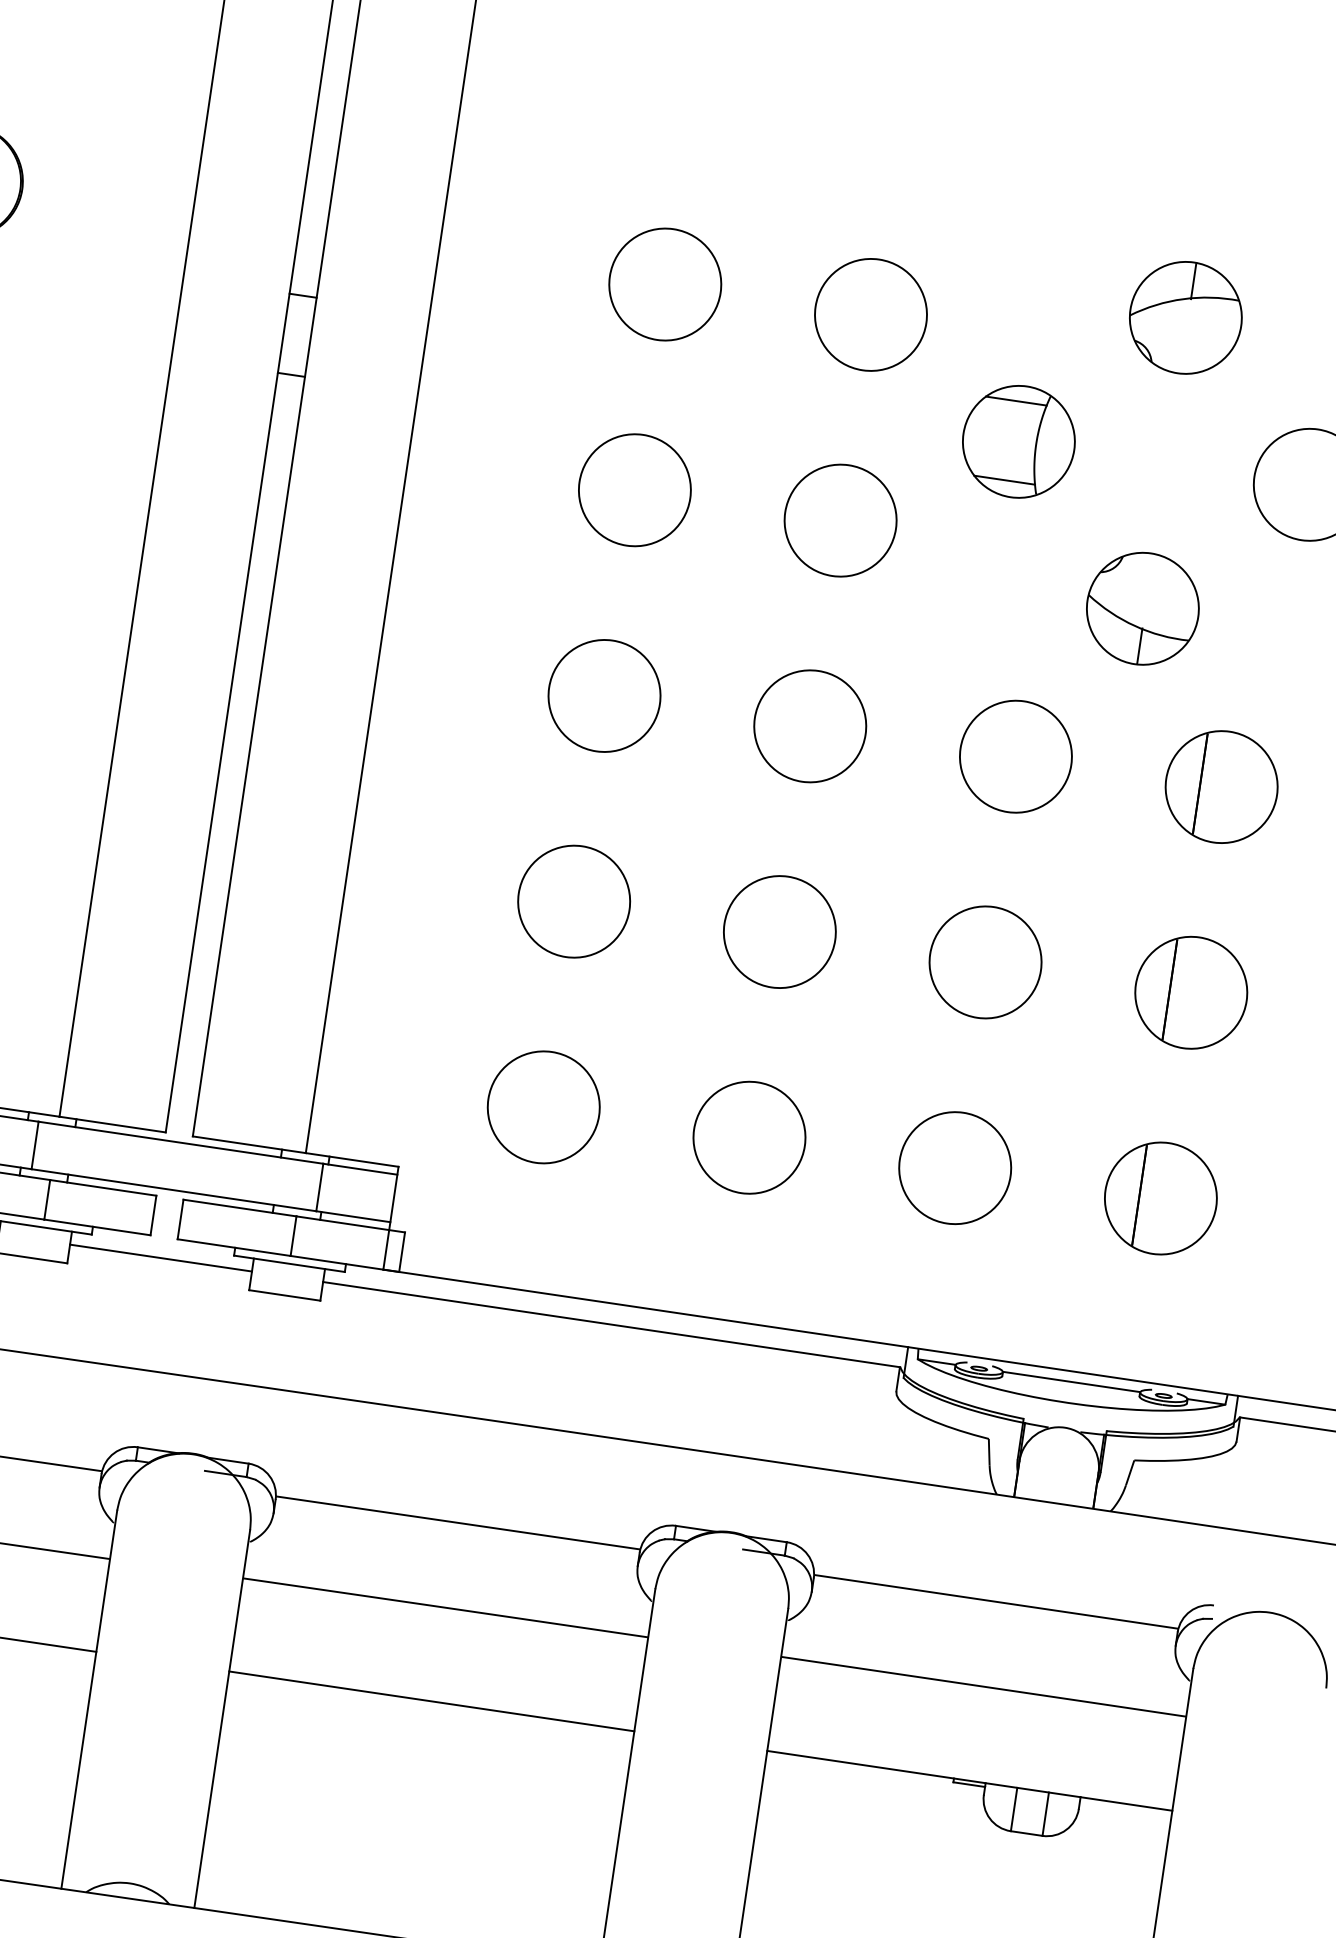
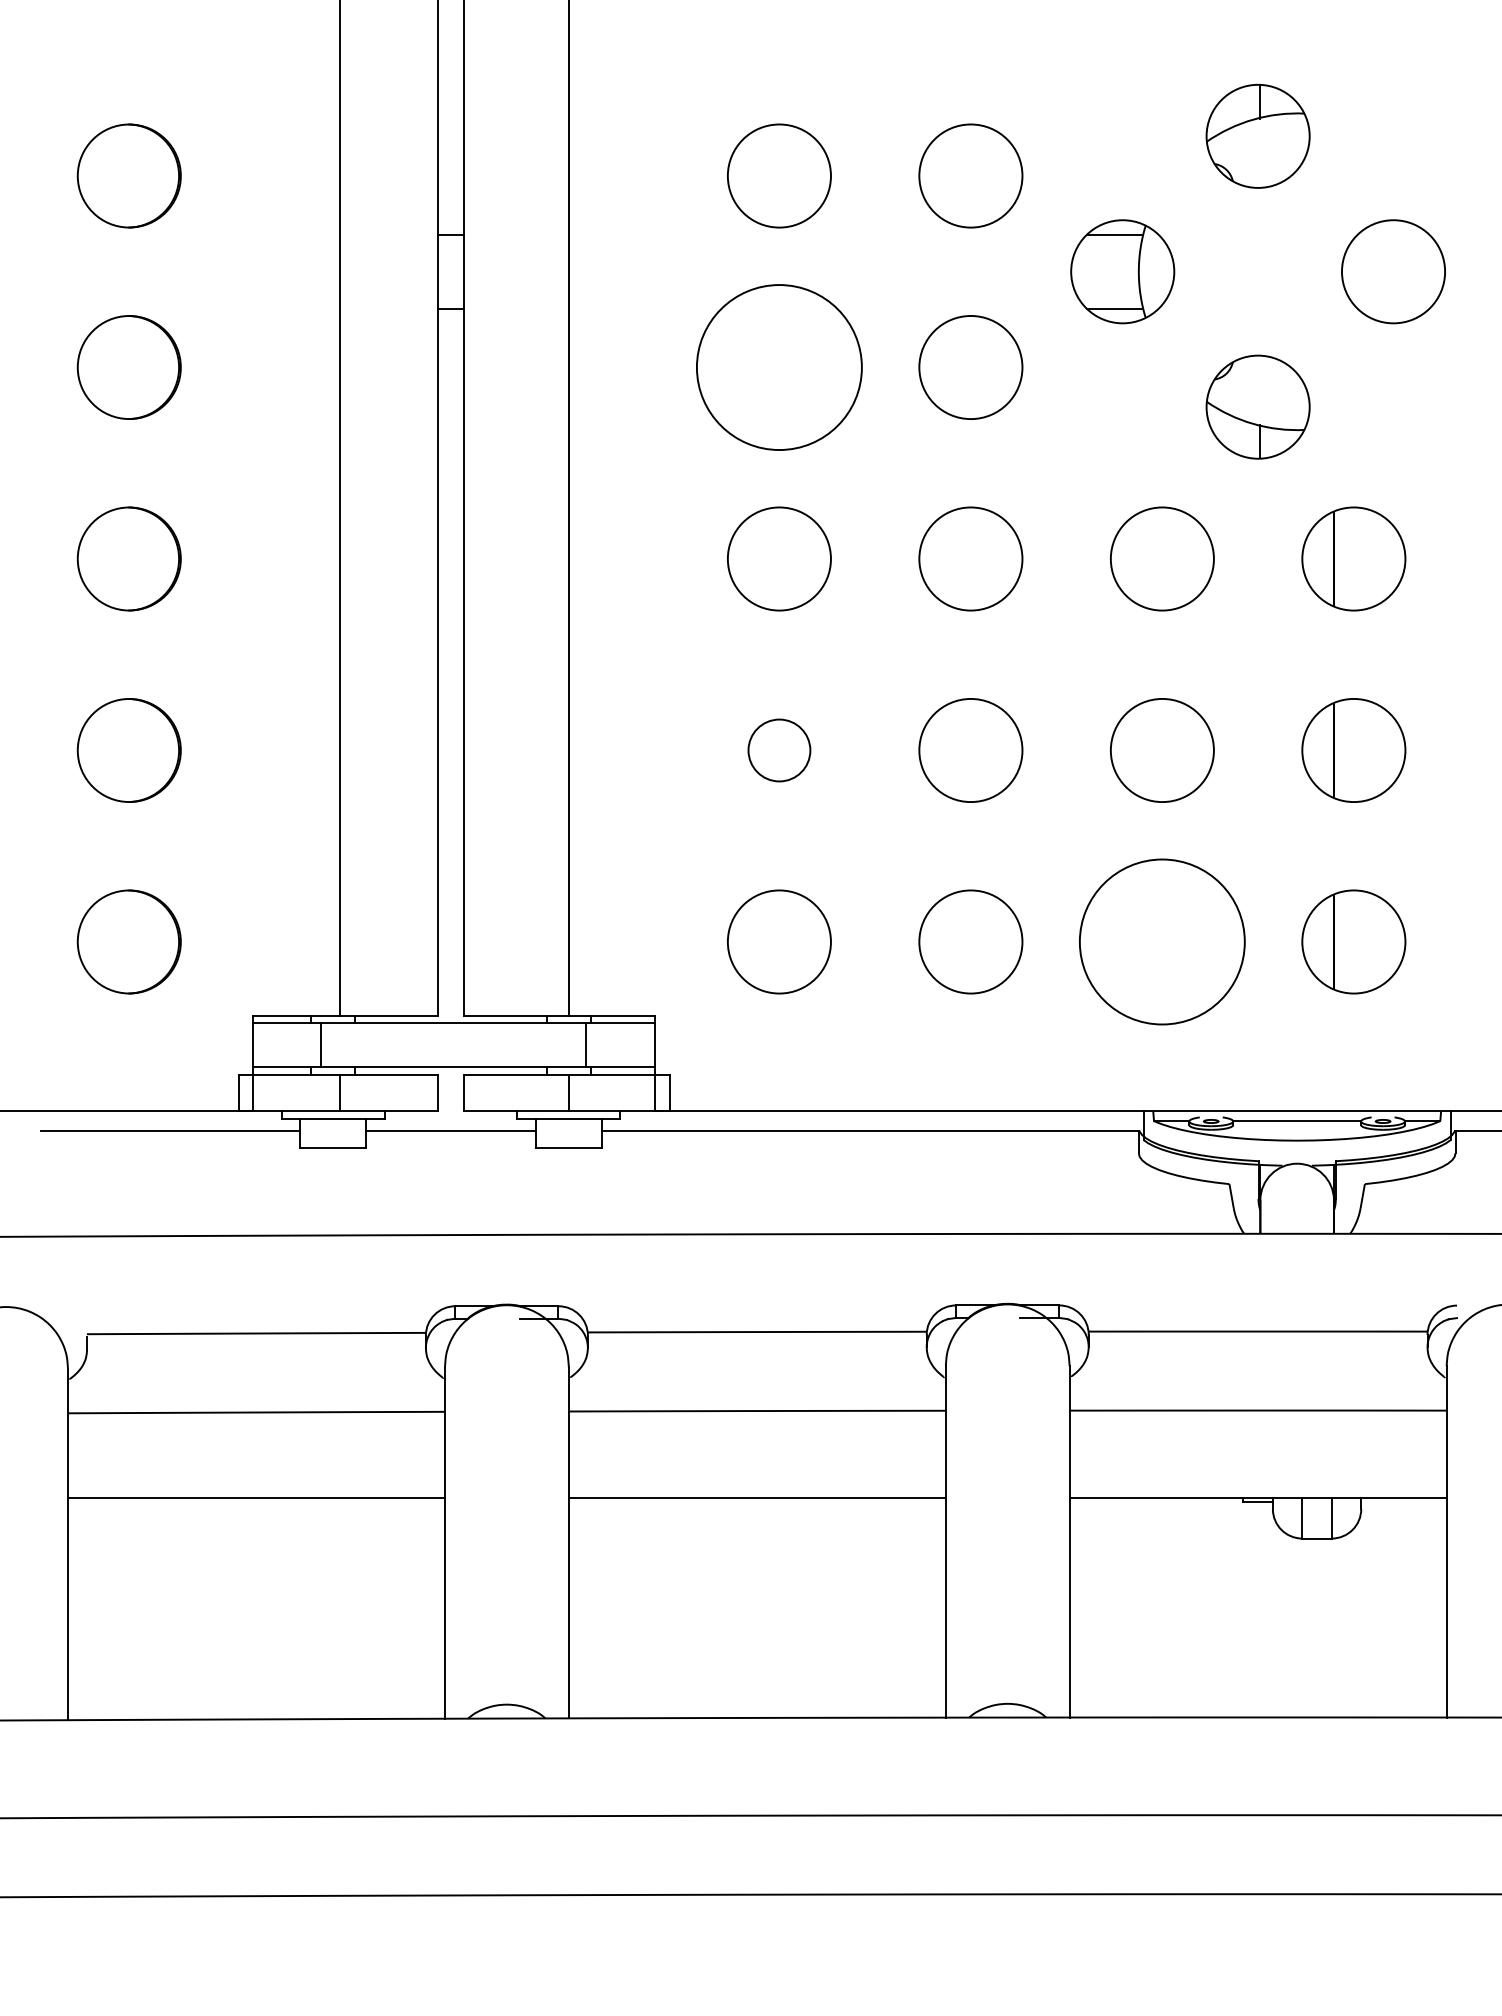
circle: (633, 490) -> (778, 367), size x1.6
circle: (574, 901) -> (779, 750), size x0.6
circle: (955, 1167) -> (1162, 941), size x1.6

